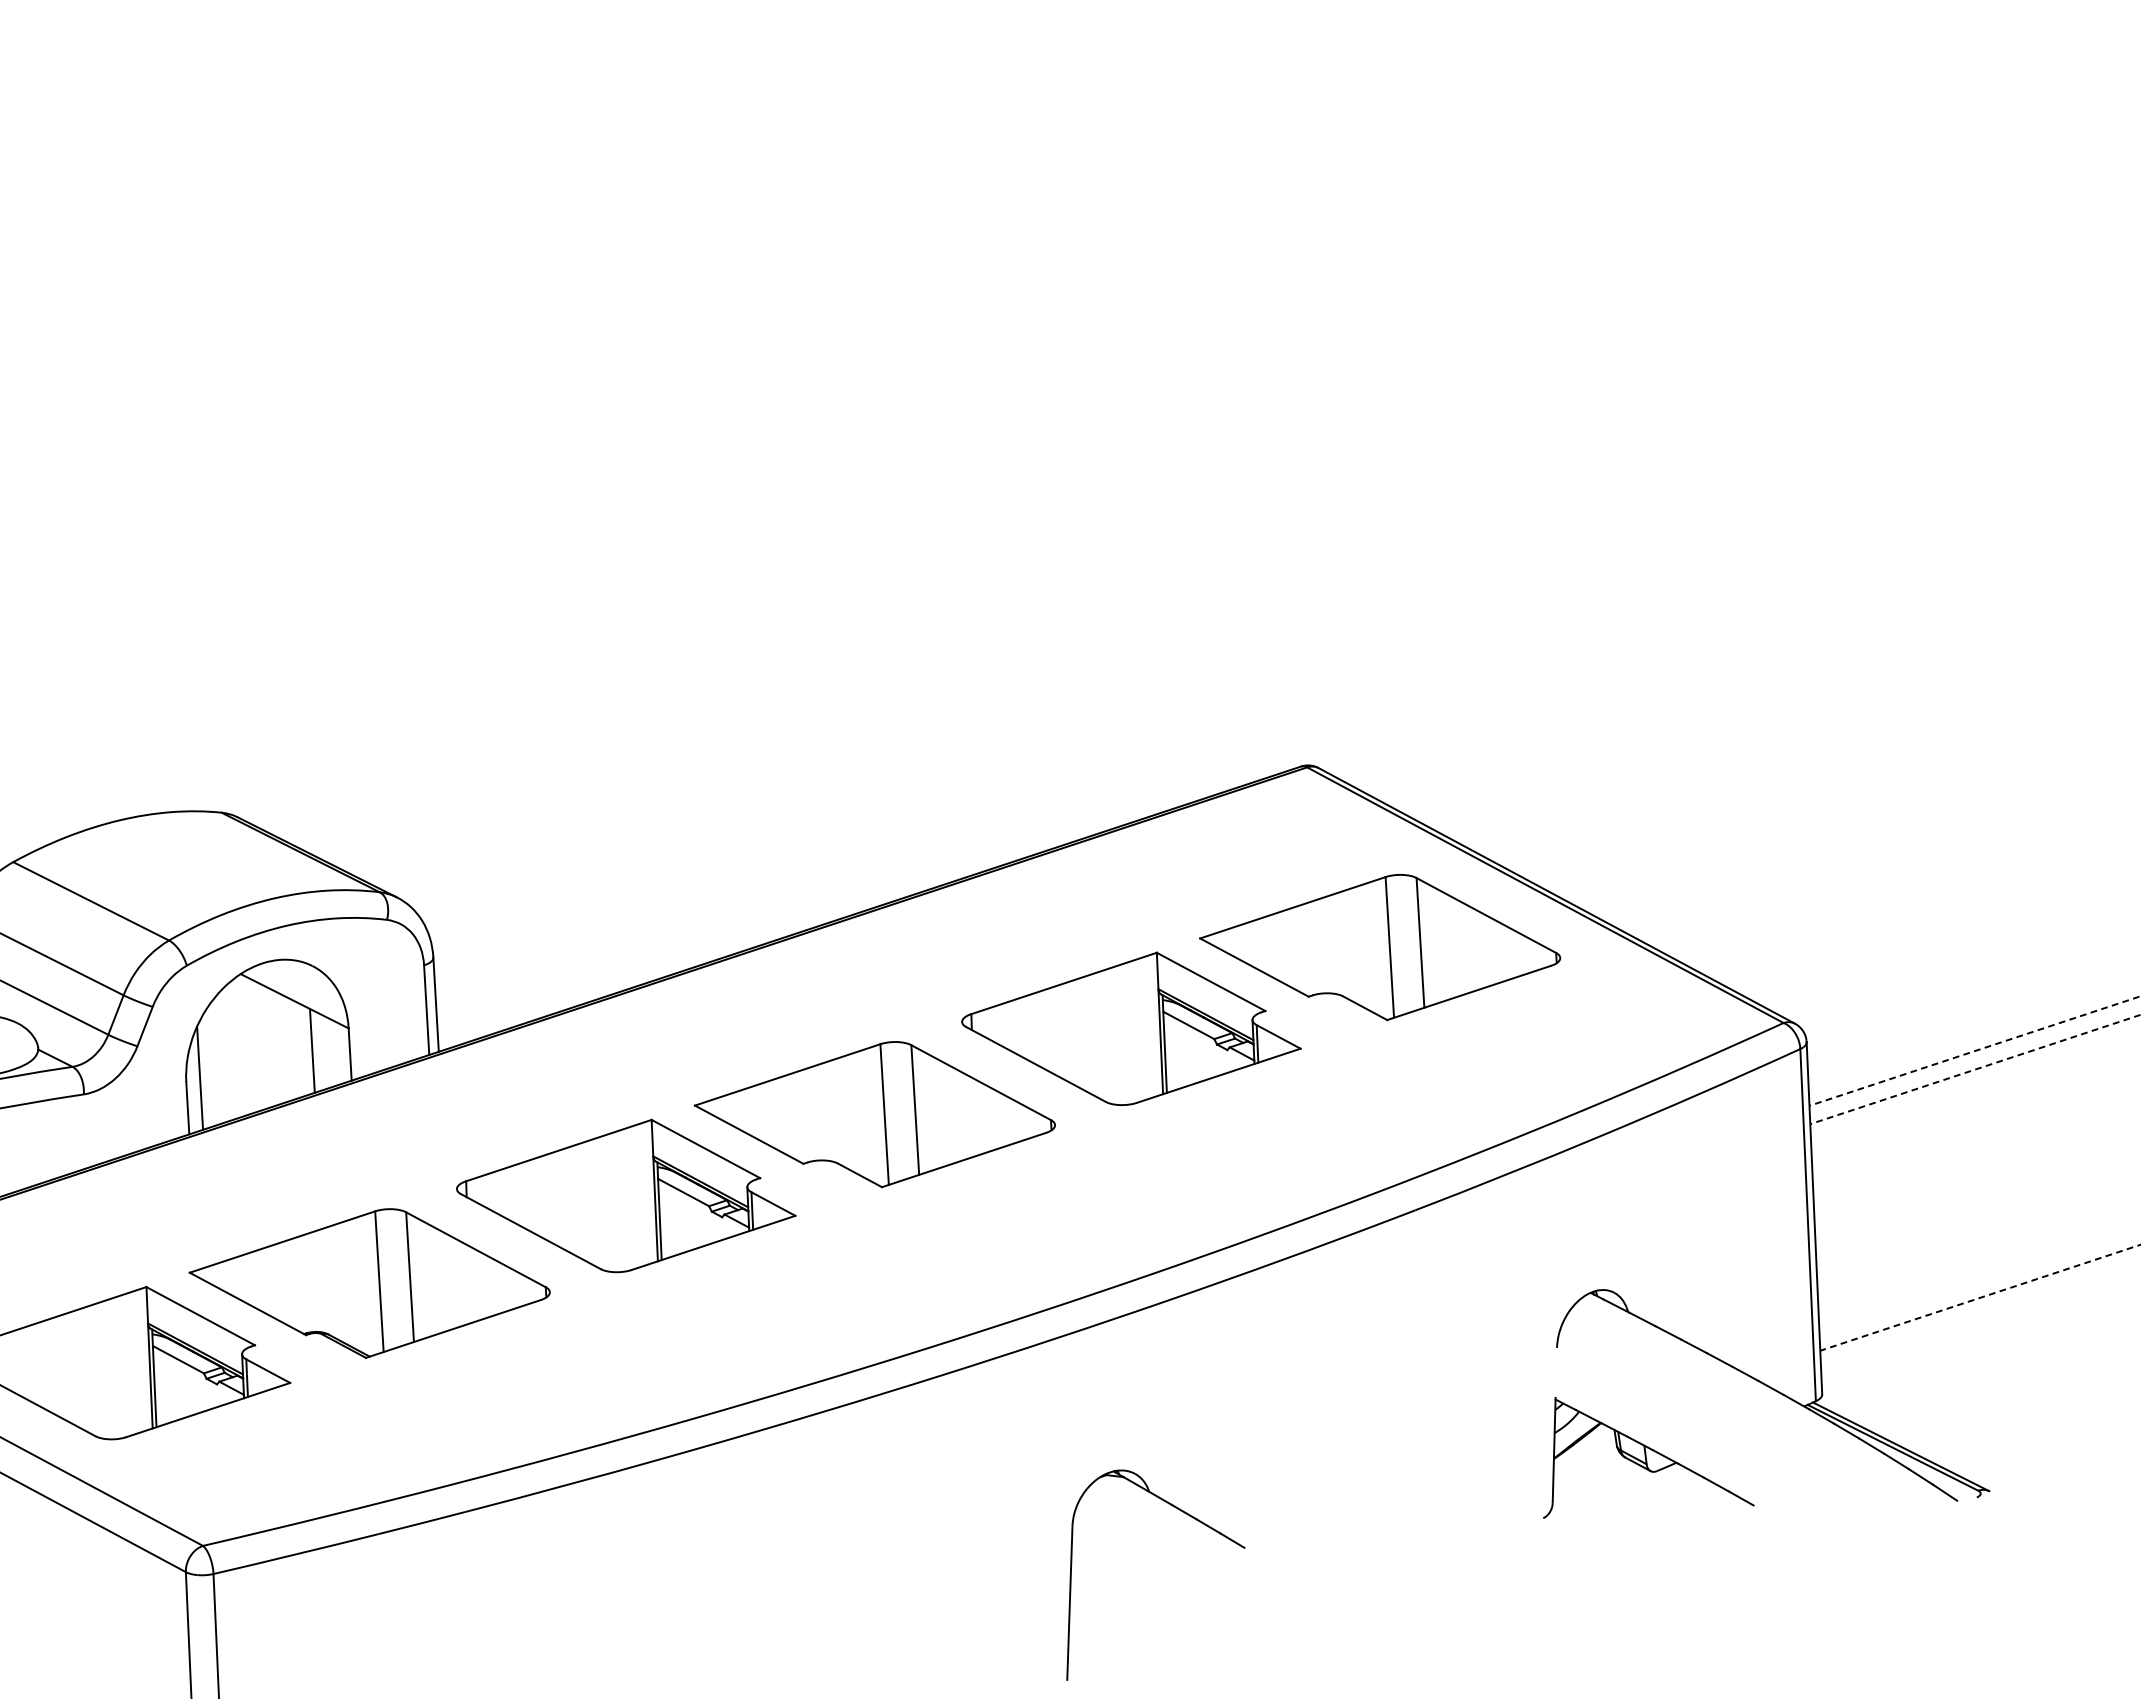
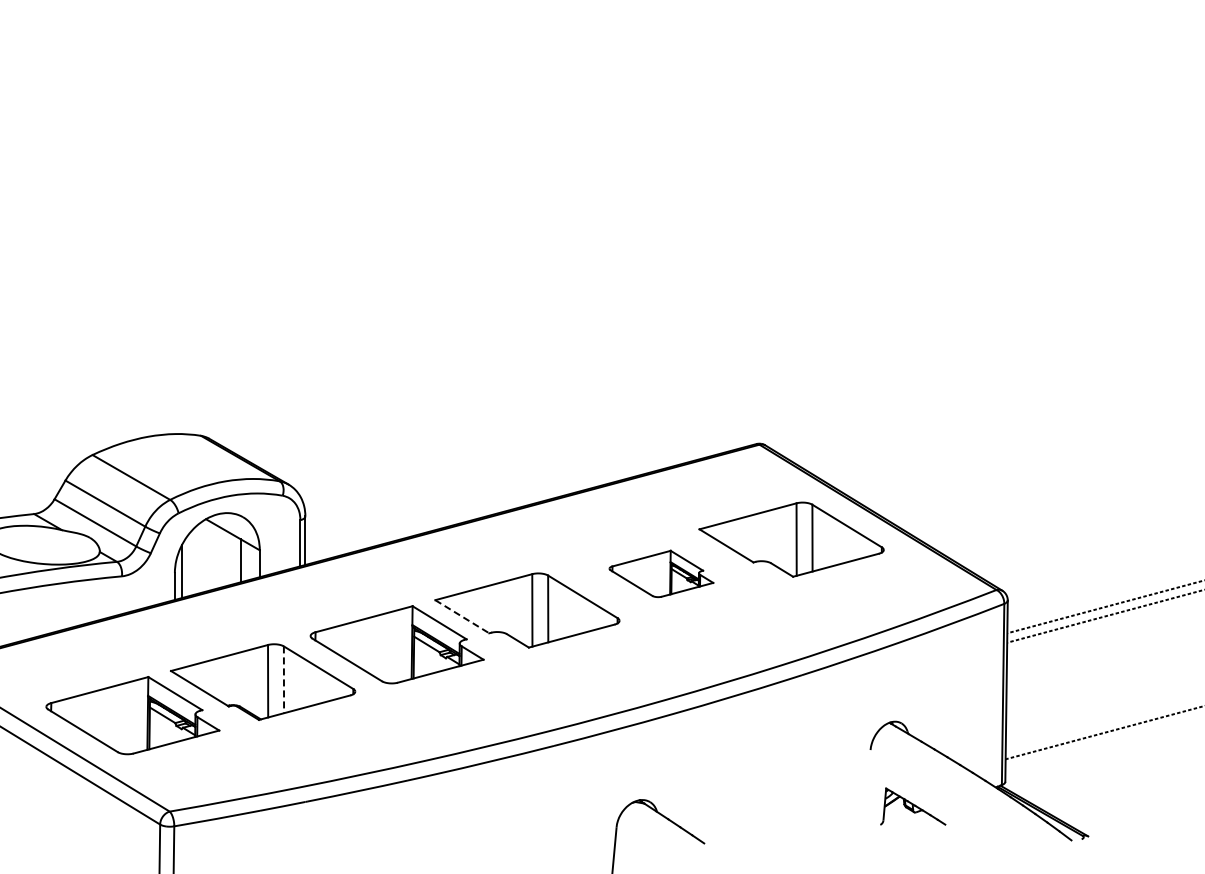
part: (1131, 1028) -> (661, 573), size x0.6
line: (749, 1134) -> (462, 616), solid -> dashed
line: (409, 1278) -> (283, 680), solid -> dashed
part: (1644, 1452) -> (912, 806), size x0.6

